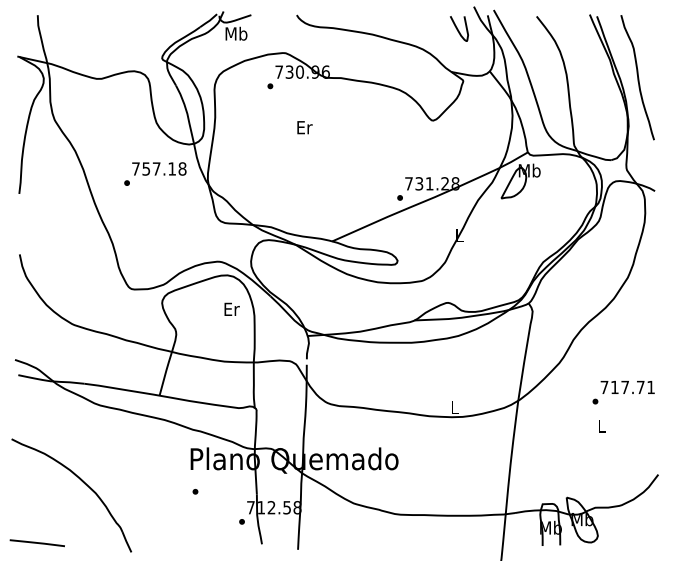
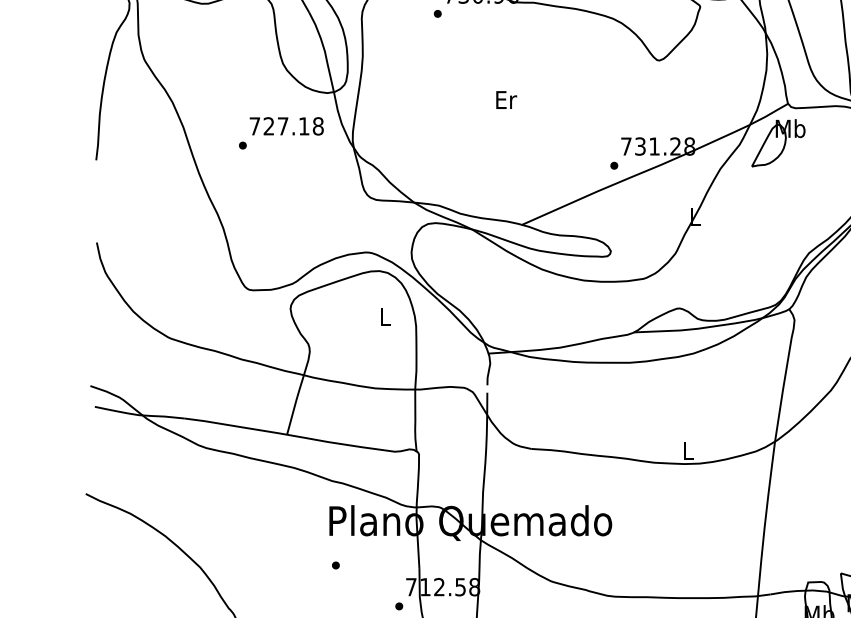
text: (304, 127) -> (505, 99), moved
text: (146, 168) -> (269, 125), 757.18 -> 727.18
text: (231, 308) -> (384, 316), Er -> L

